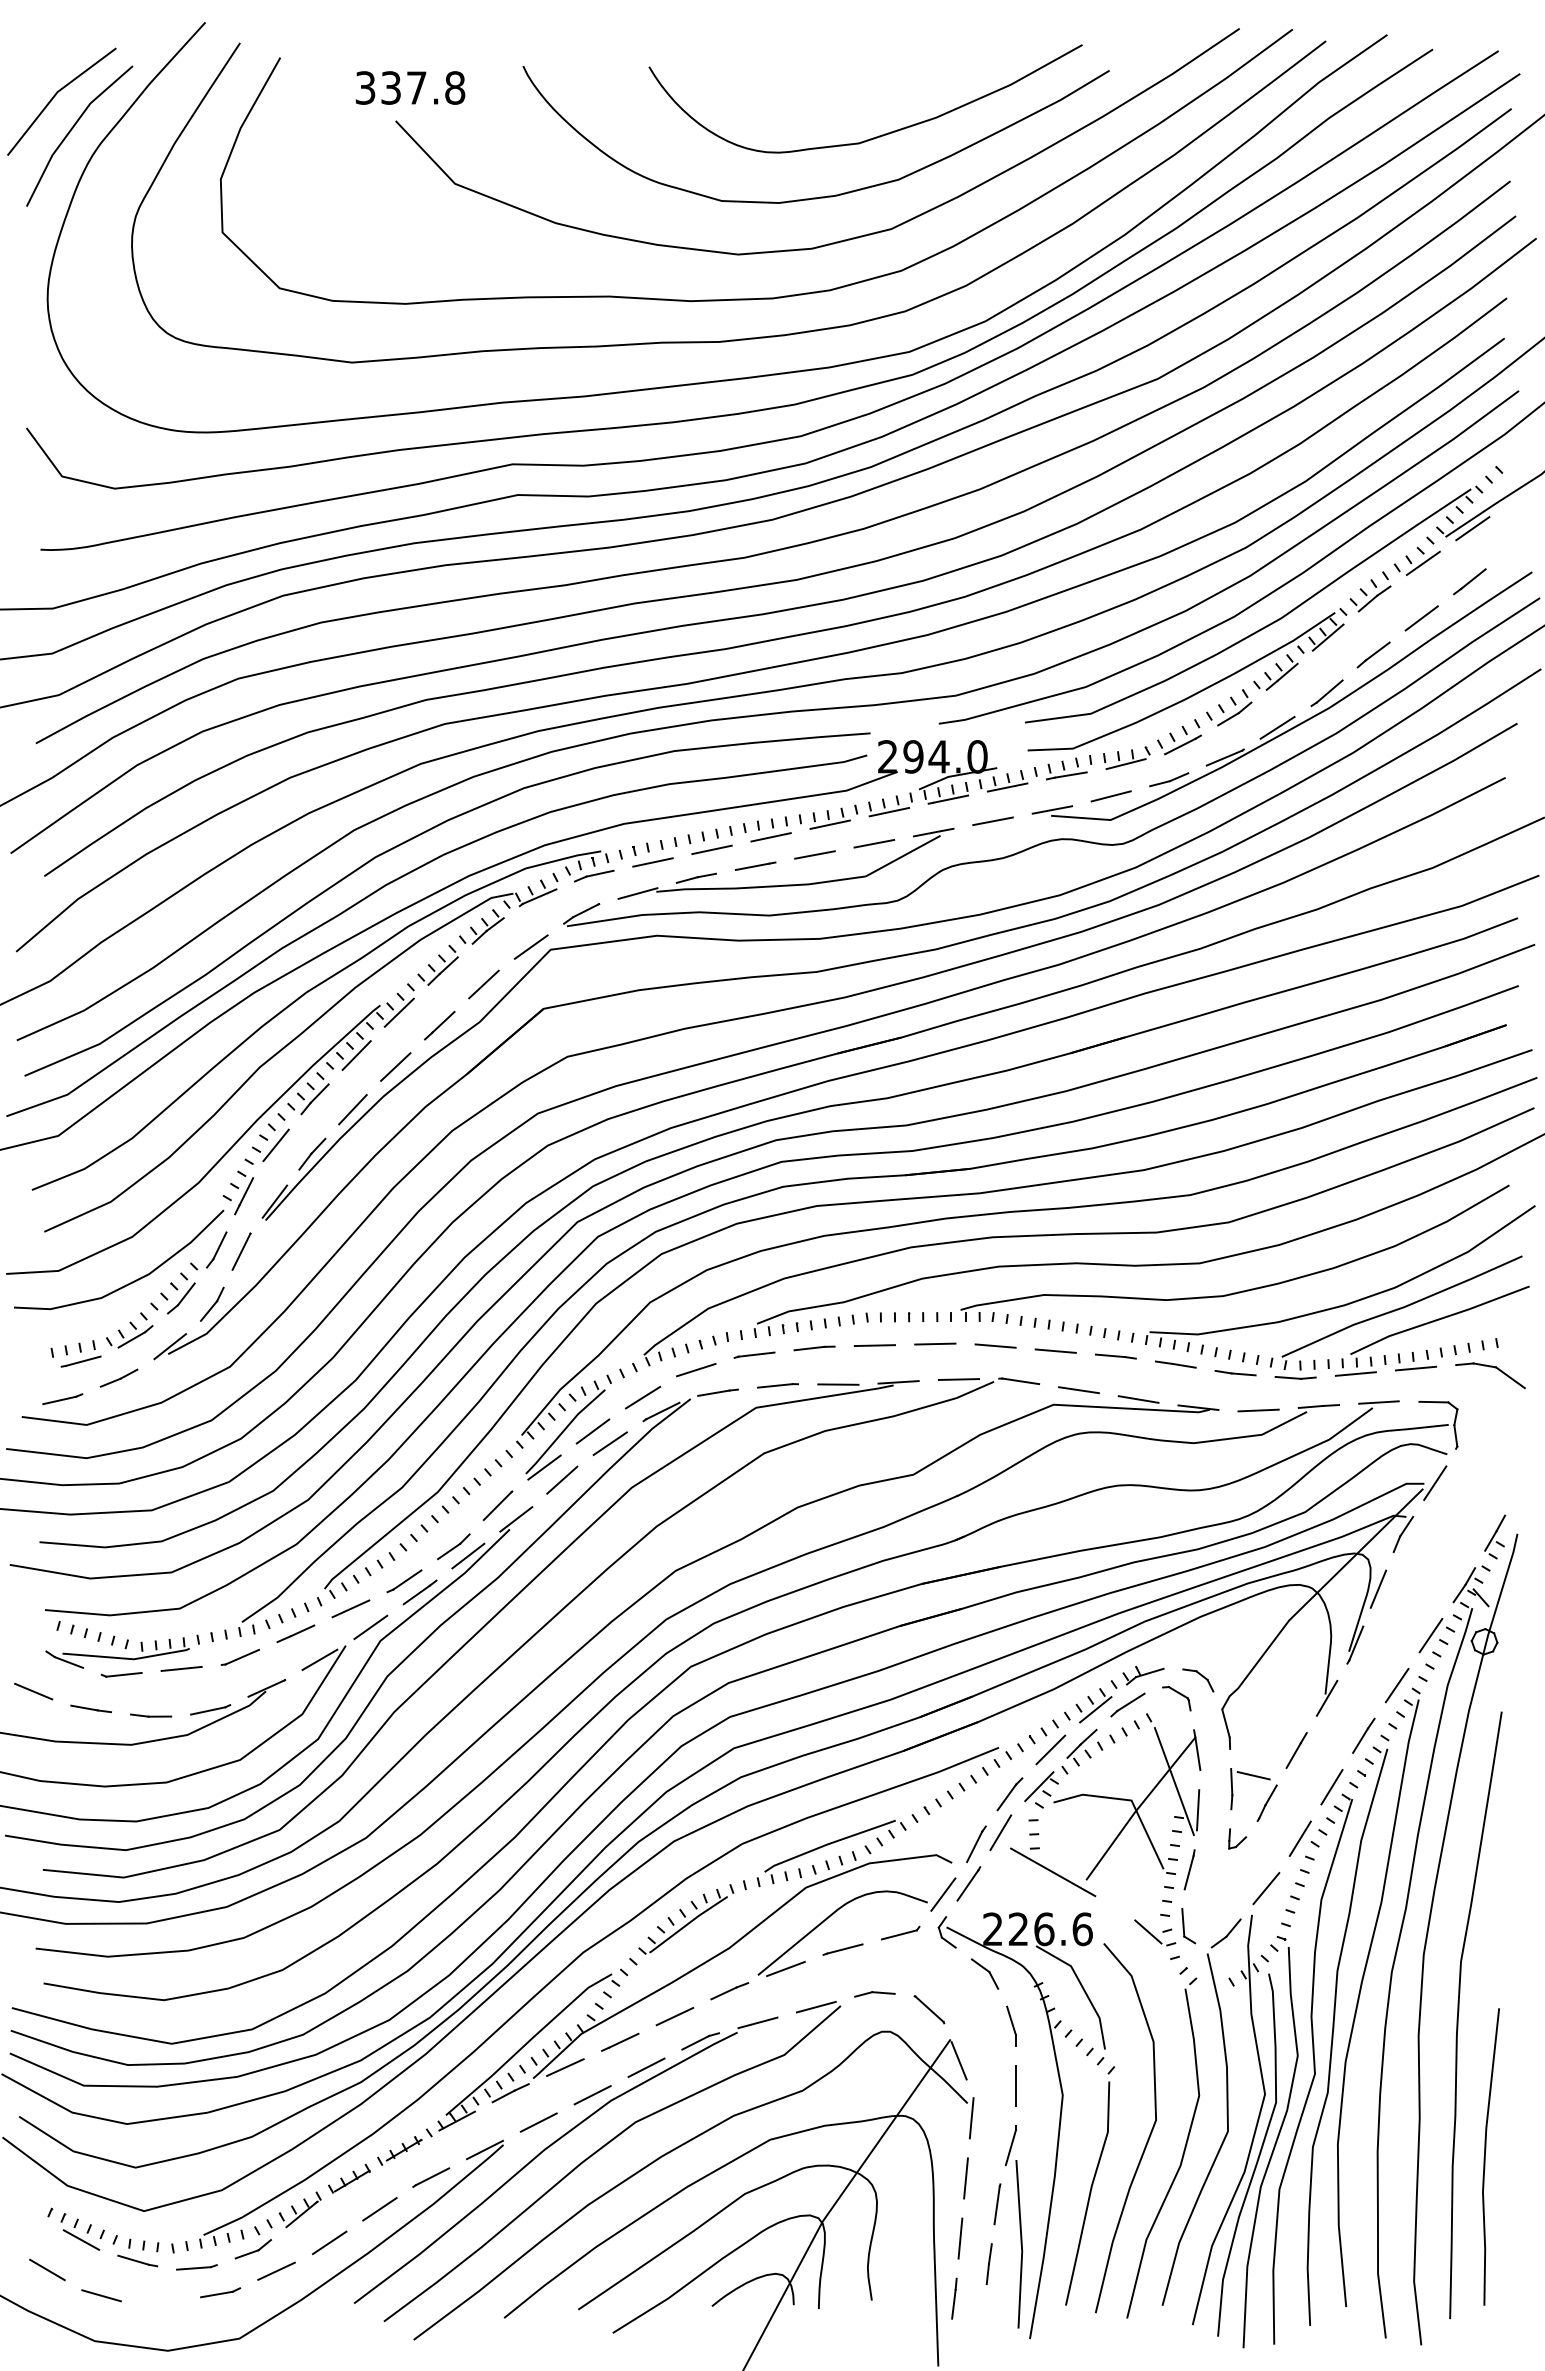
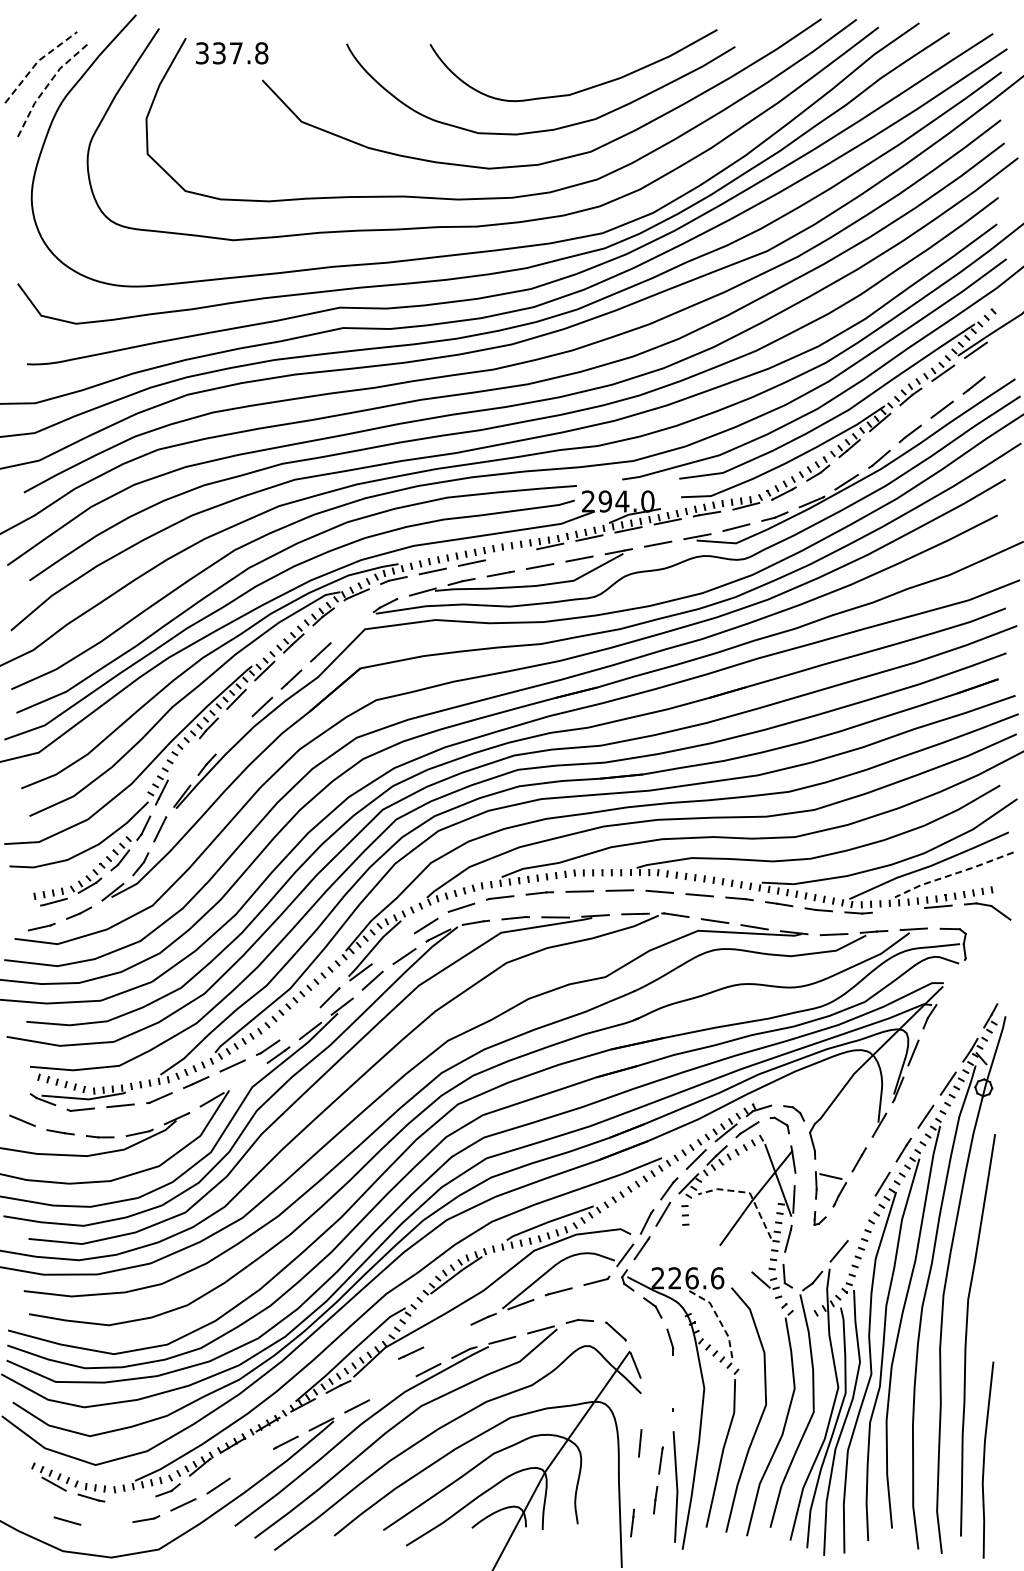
text: (411, 88) -> (232, 53), moved
line: (56, 94) -> (37, 62), solid -> dashed
line: (71, 128) -> (47, 85), solid -> dashed
line: (771, 836) -> (511, 554), removed
line: (531, 947) -> (352, 627), removed
line: (352, 1108) -> (233, 734), removed
line: (275, 1144) -> (182, 758), removed
line: (1438, 1319) -> (953, 874), solid -> dashed
line: (1355, 1374) -> (898, 910), removed
line: (592, 1431) -> (392, 948), removed
line: (1434, 1482) -> (950, 982), removed
part: (453, 1546) -> (300, 1024), removed
line: (370, 1627) -> (245, 1078), removed
line: (1127, 1799) -> (747, 1192), solid -> dashed
line: (1300, 1837) -> (861, 1217), removed
line: (1052, 1872) -> (697, 1240), removed
line: (1082, 1988) -> (717, 1317), solid -> dashed
line: (675, 2015) -> (447, 1335), removed
line: (564, 2066) -> (374, 1369), removed
line: (1016, 2085) -> (673, 1381), removed
line: (592, 2095) -> (392, 1388), removed
line: (970, 2118) -> (643, 1403), removed
line: (1010, 2146) -> (669, 1422), removed
curve: (1485, 2155) -> (984, 1459), moved
line: (379, 2208) -> (251, 1463), removed
line: (960, 2238) -> (636, 1483), removed
part: (196, 2266) -> (130, 1501), removed
line: (47, 2269) -> (31, 1503), removed

